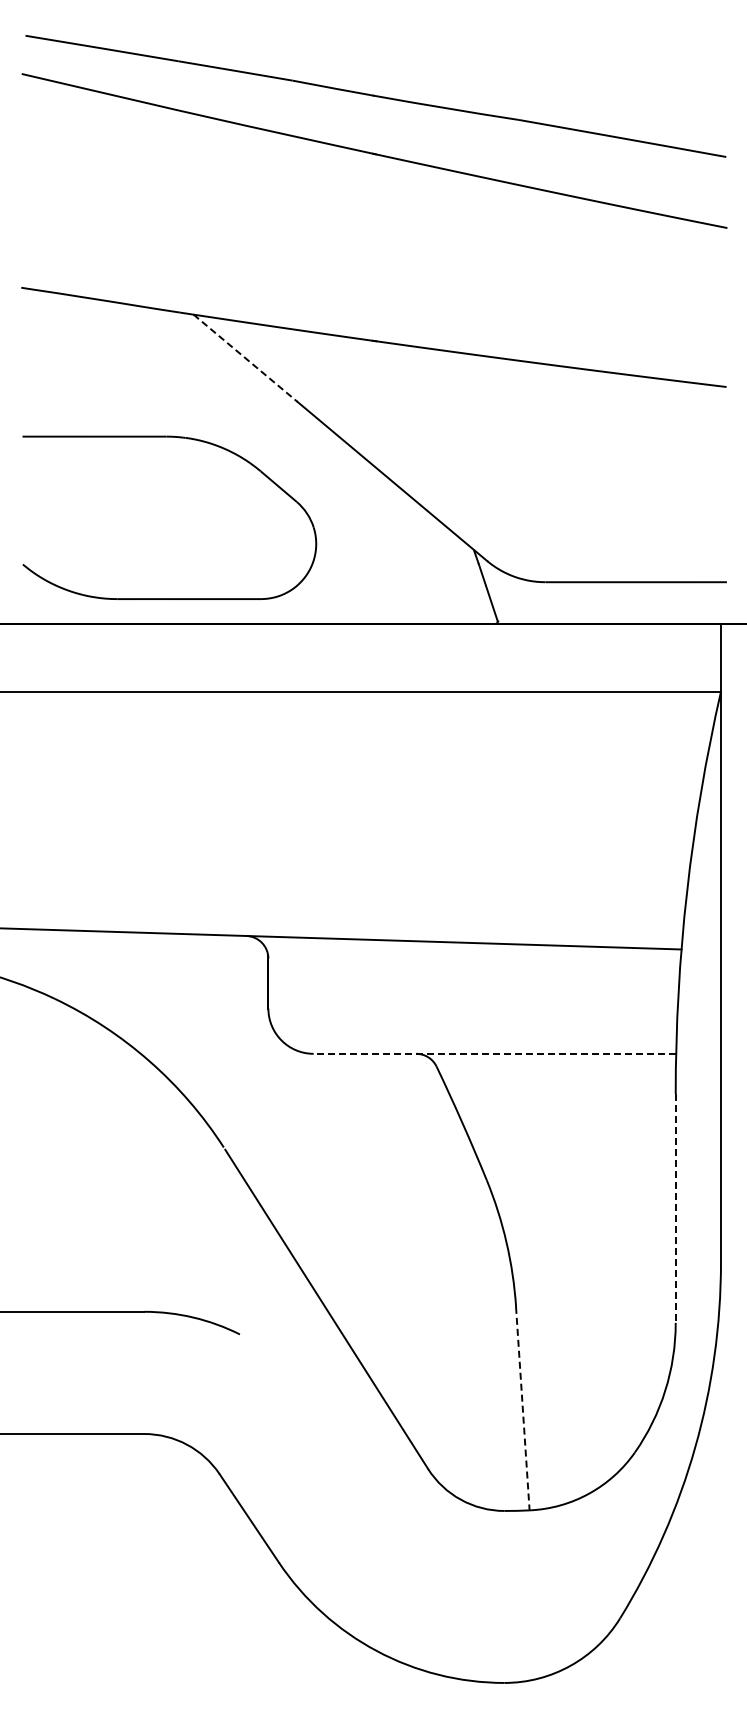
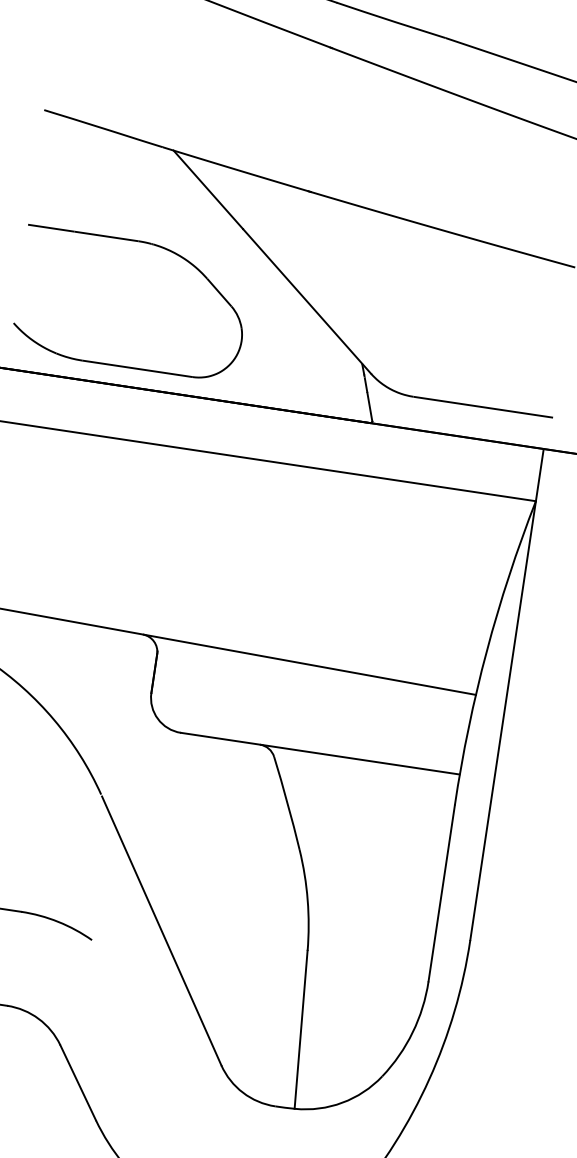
line: (245, 358) -> (208, 190), dashed -> solid
line: (494, 1053) -> (320, 753), dashed -> solid
line: (675, 1208) -> (441, 893), dashed -> solid
line: (522, 1408) -> (300, 1029), dashed -> solid

